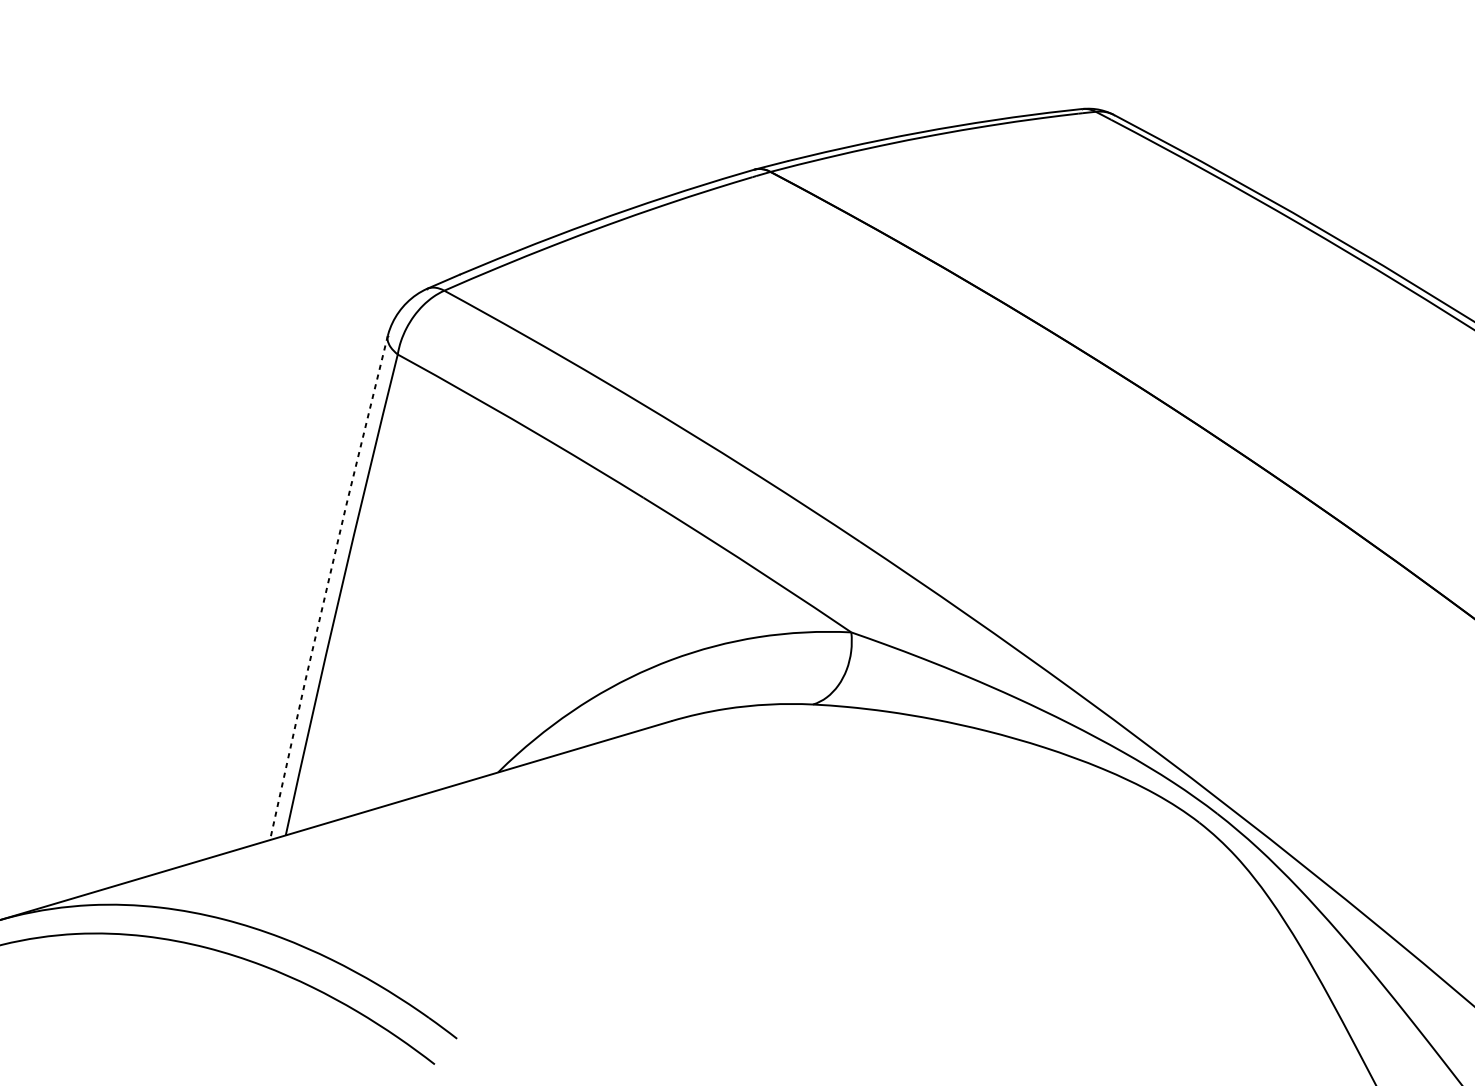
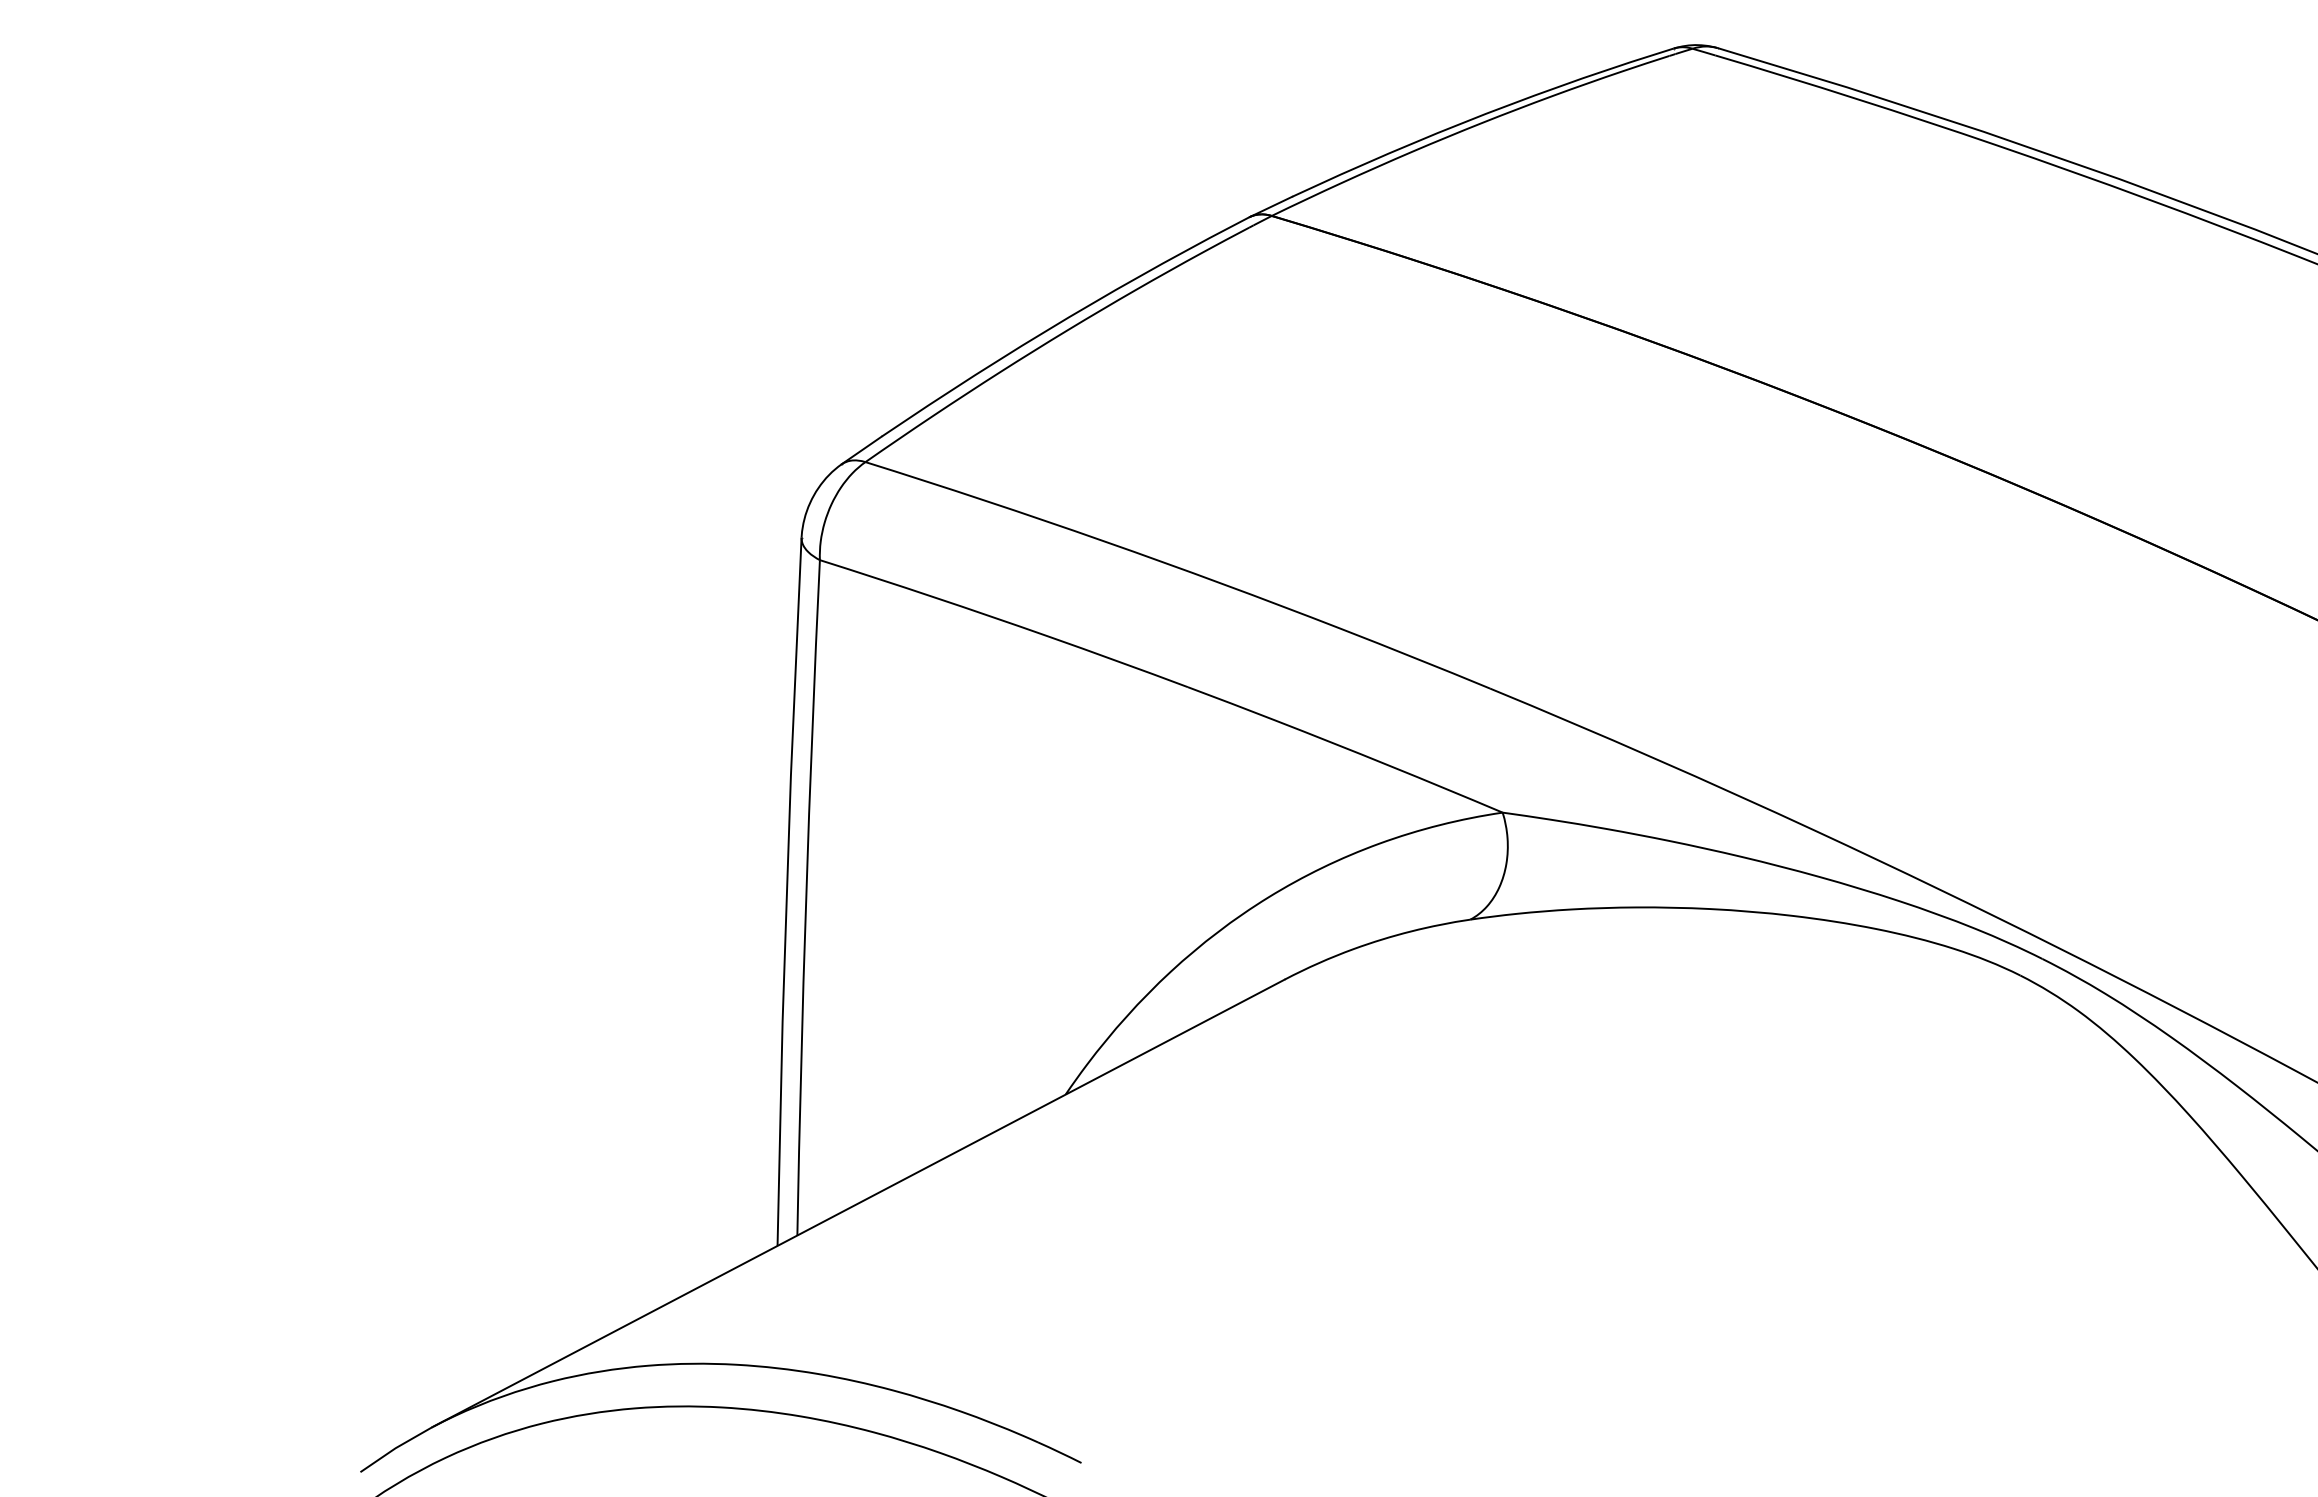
line: (327, 587) -> (787, 891), dashed -> solid

